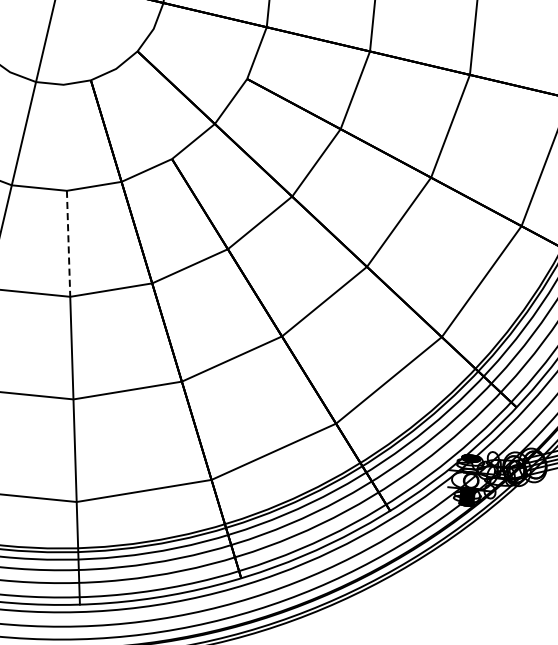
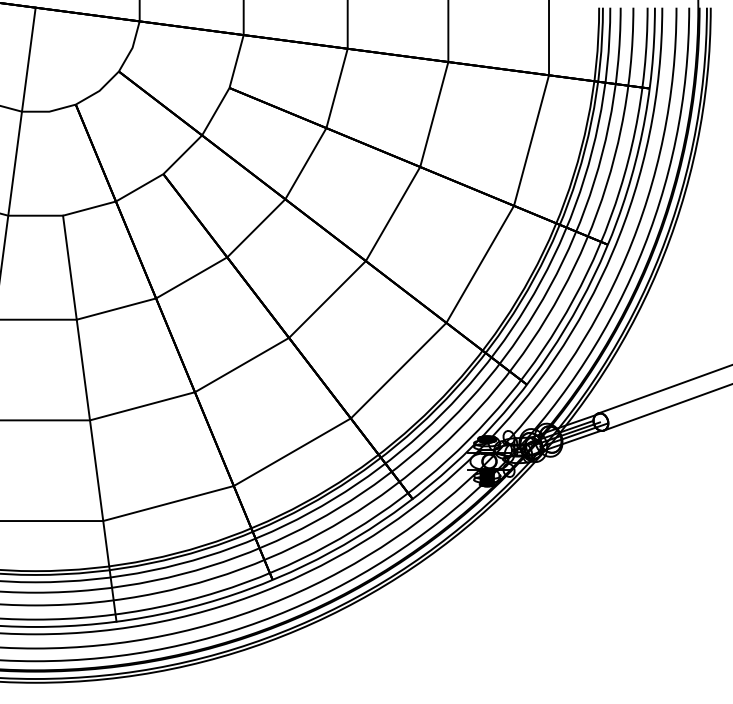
line: (68, 244) -> (69, 268), dashed -> solid

